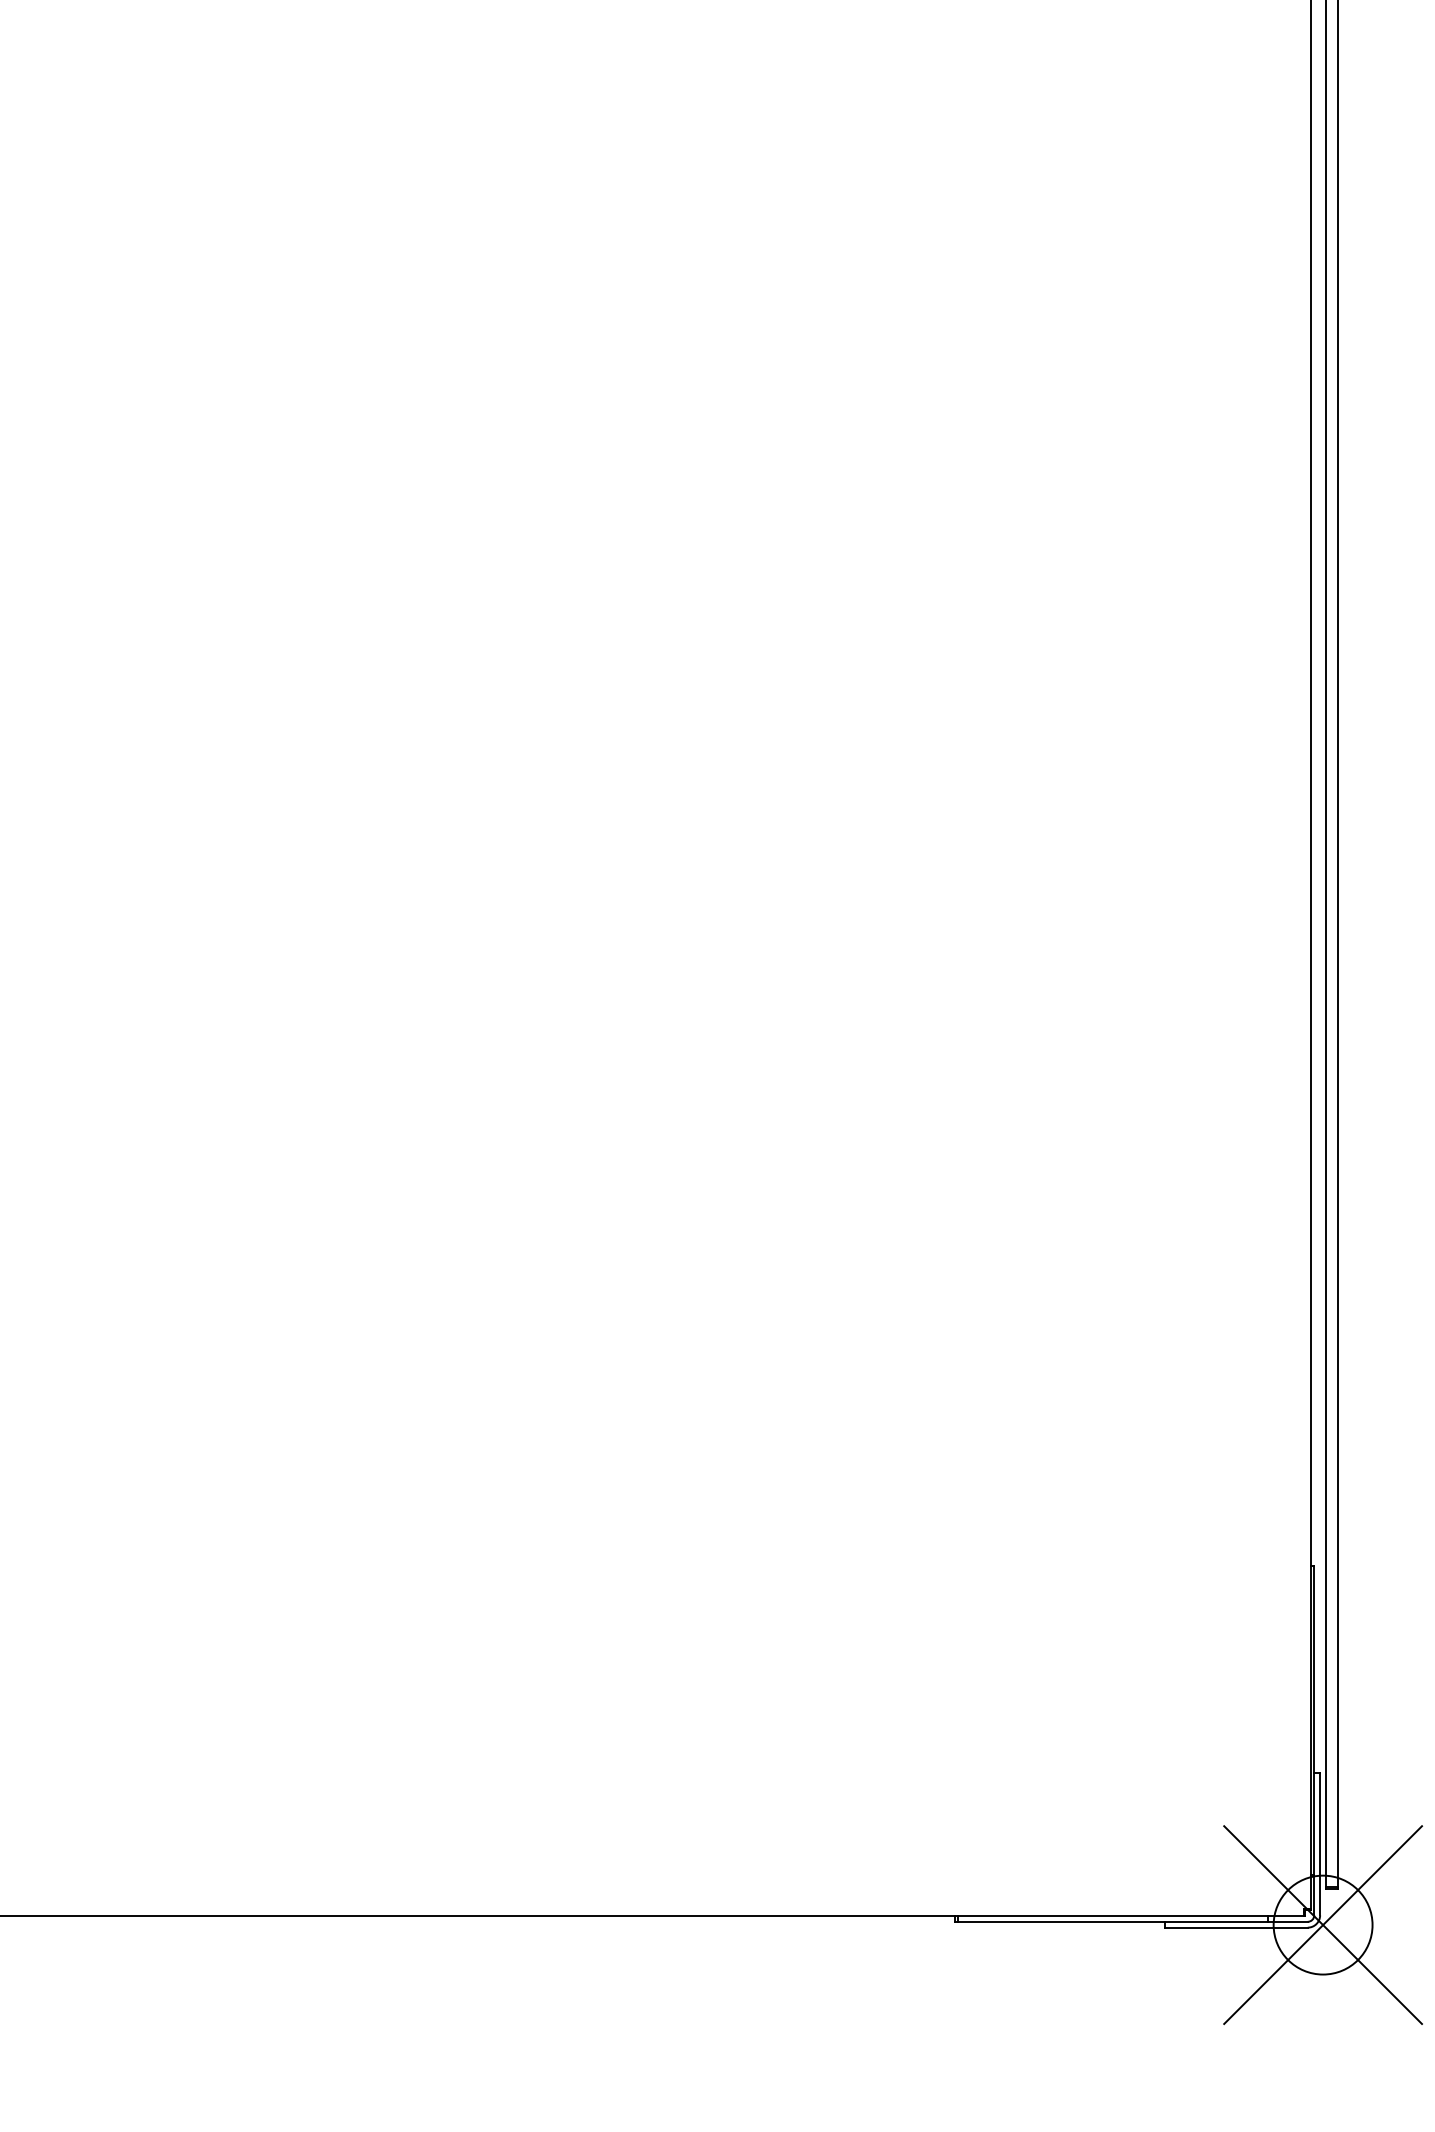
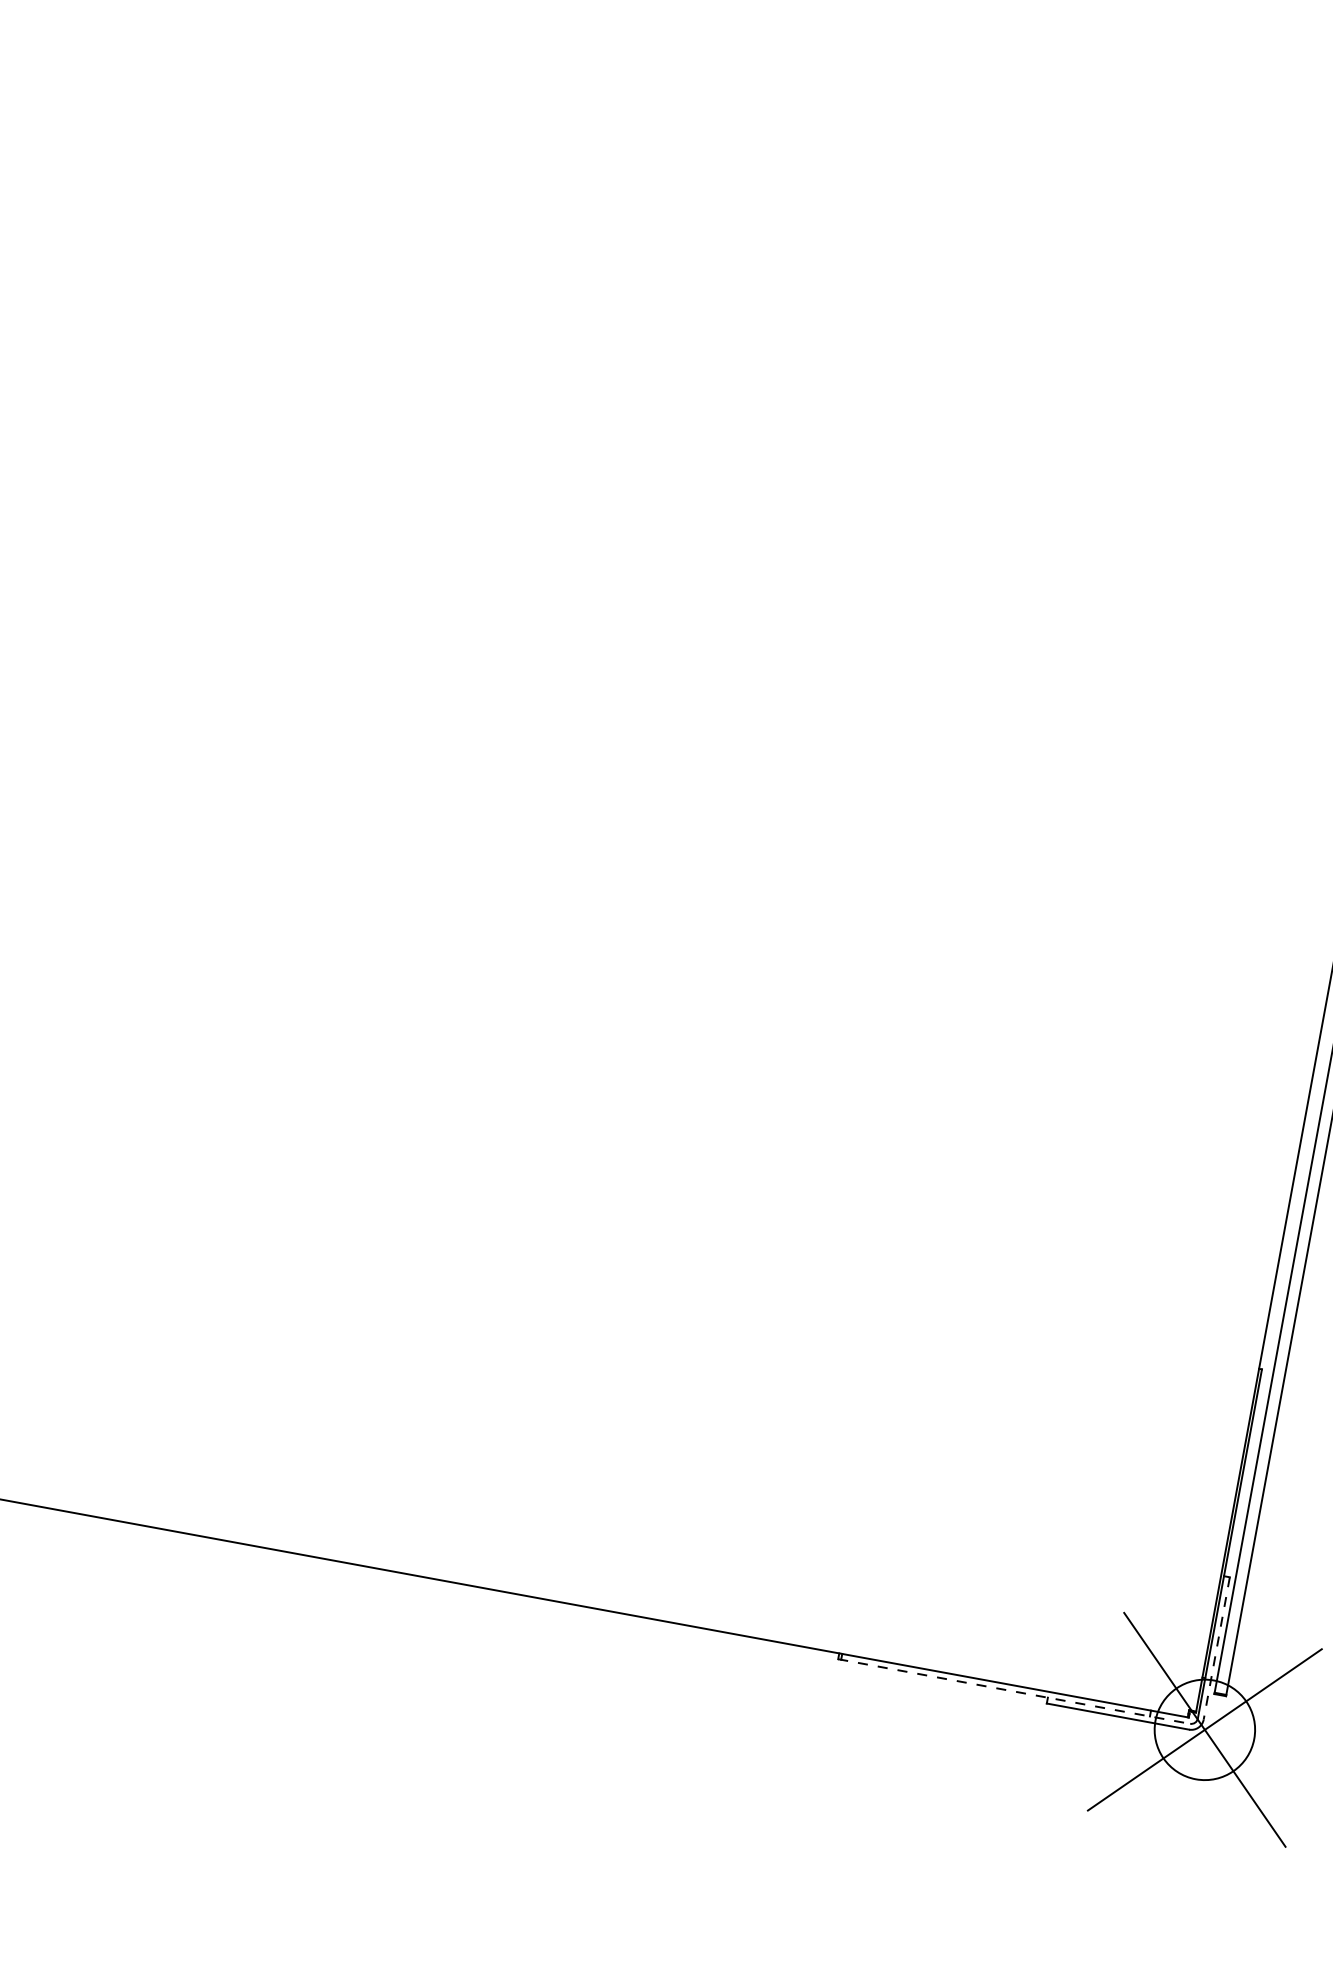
line: (1320, 1844) -> (1217, 1648), solid -> dashed
line: (1132, 1921) -> (1015, 1691), solid -> dashed

